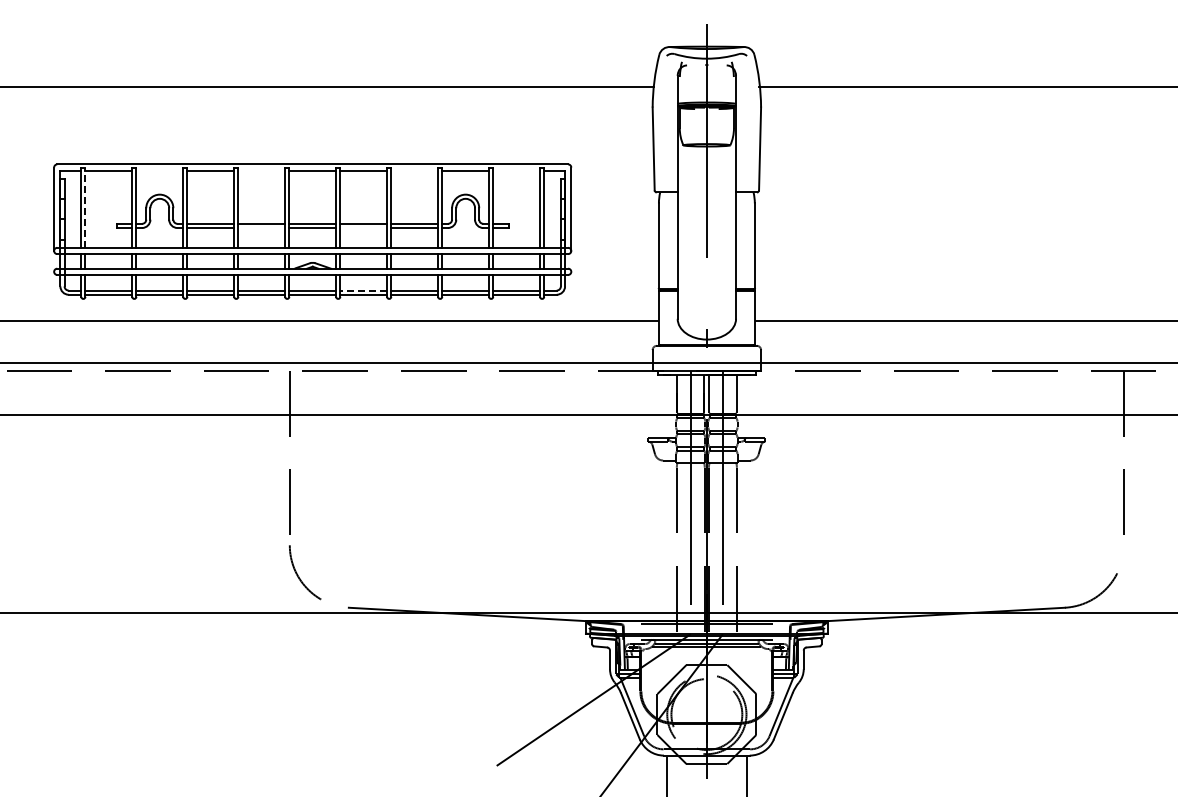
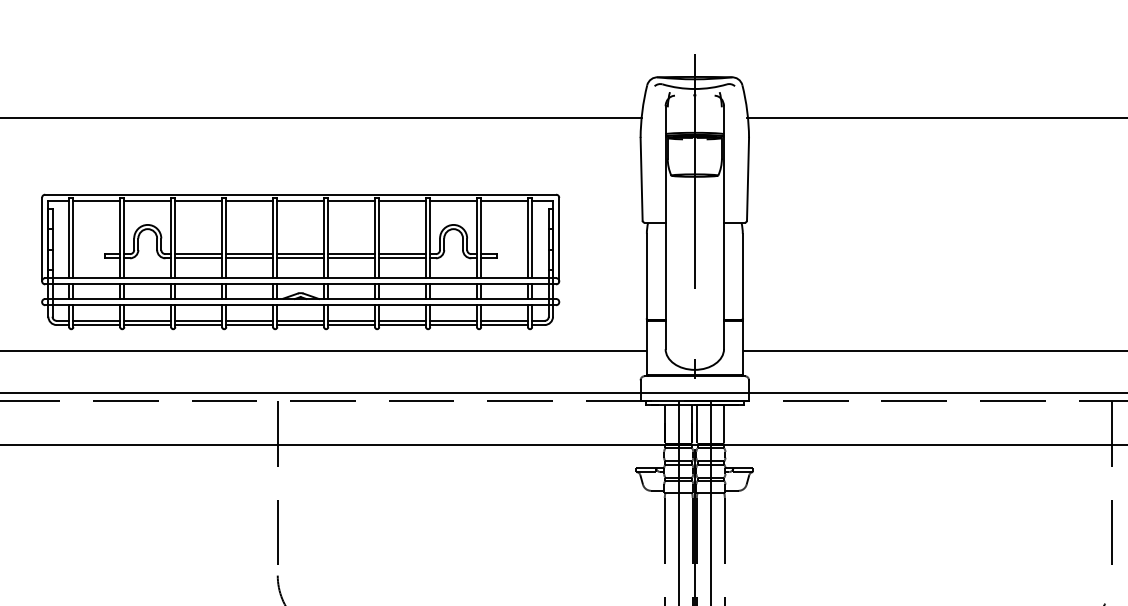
line: (159, 170) -> (147, 200), added
line: (261, 170) -> (249, 200), added
line: (414, 170) -> (402, 200), added
line: (516, 170) -> (504, 200), added
line: (85, 207) -> (73, 237), dashed -> solid
line: (261, 228) -> (249, 258), added
line: (363, 228) -> (351, 258), added
line: (363, 290) -> (351, 320), dashed -> solid

